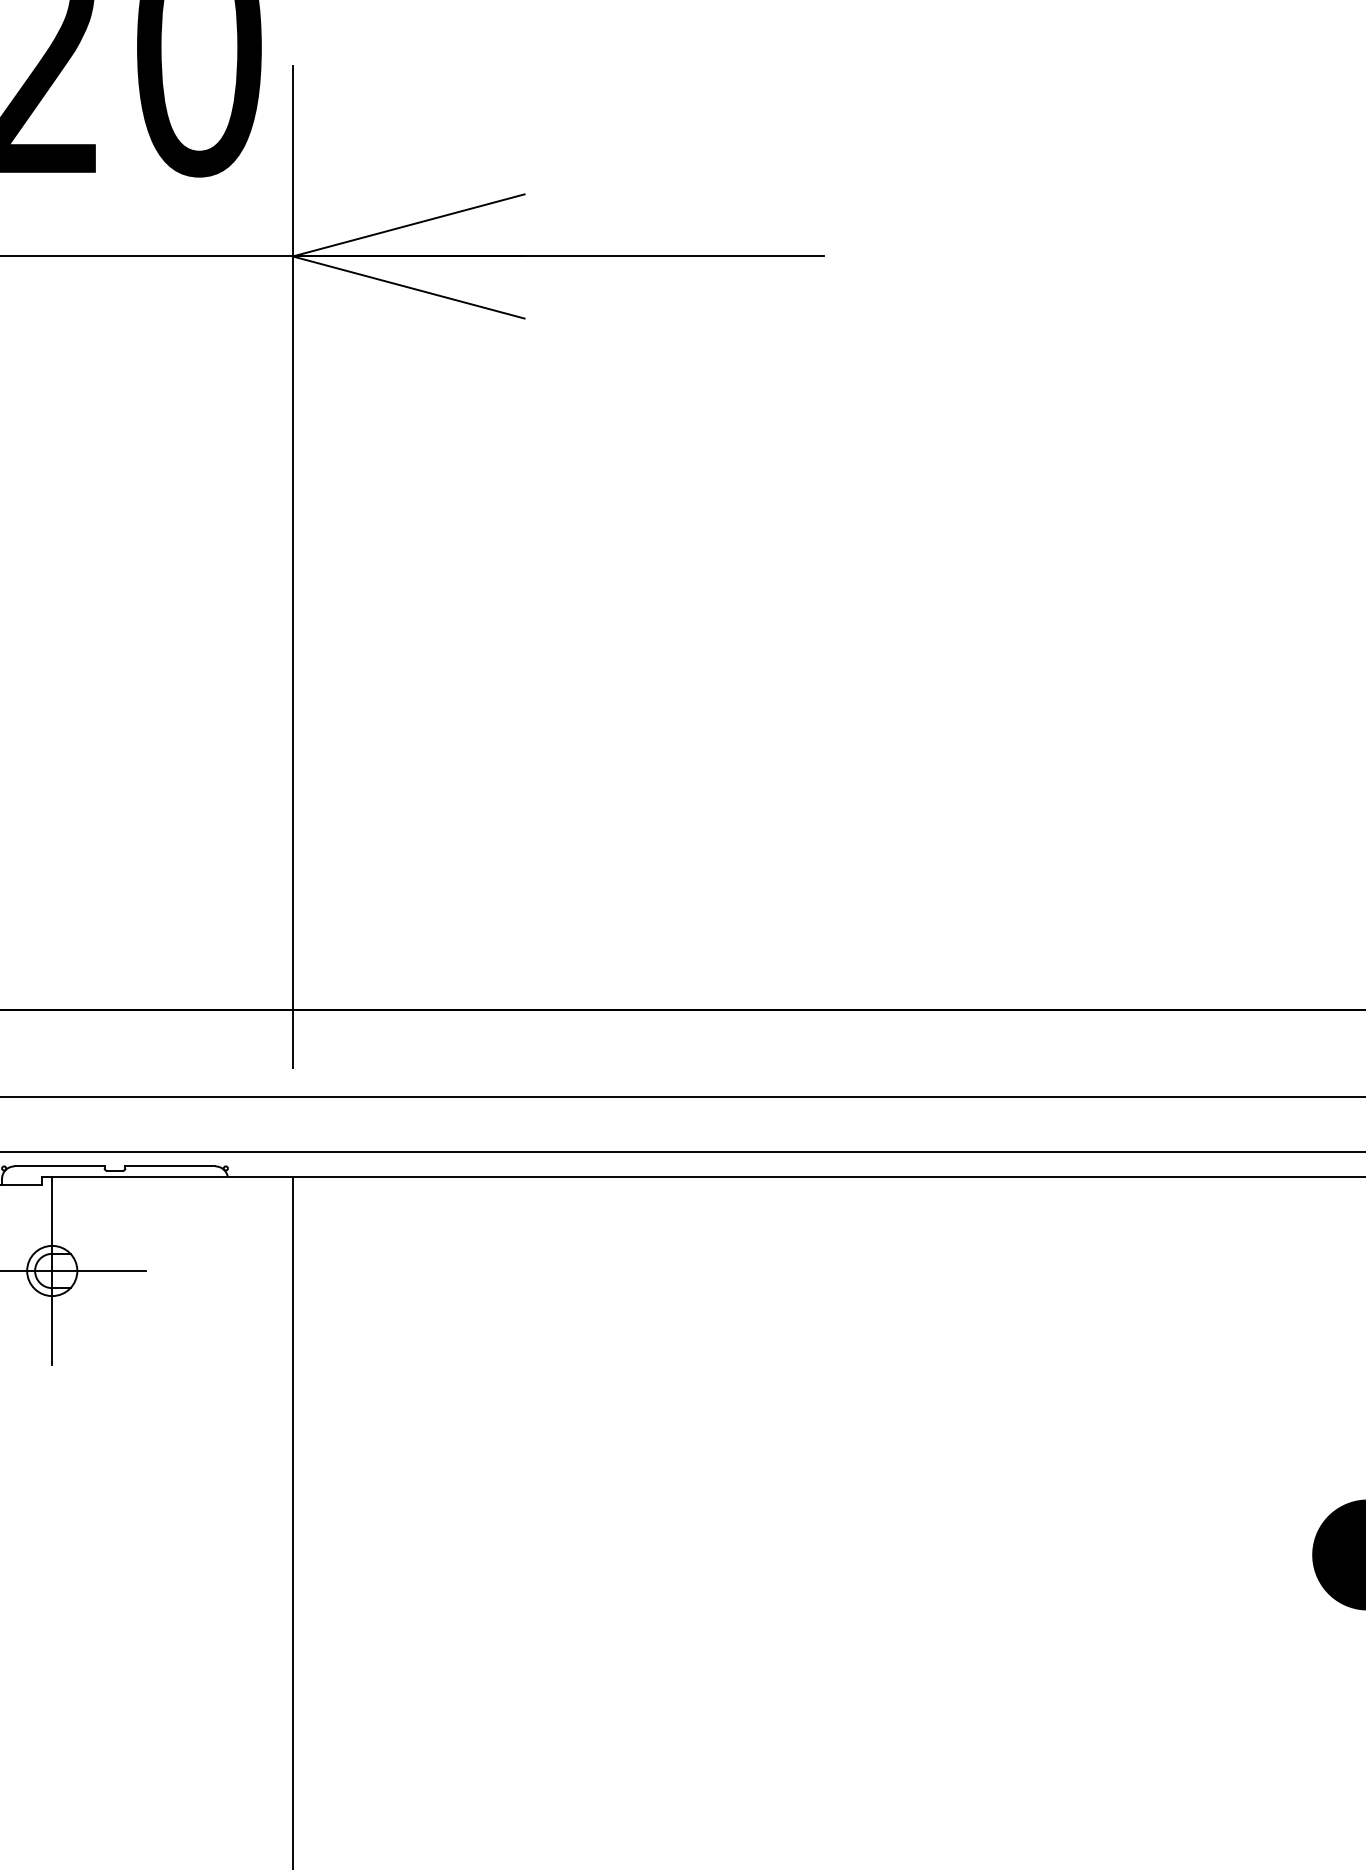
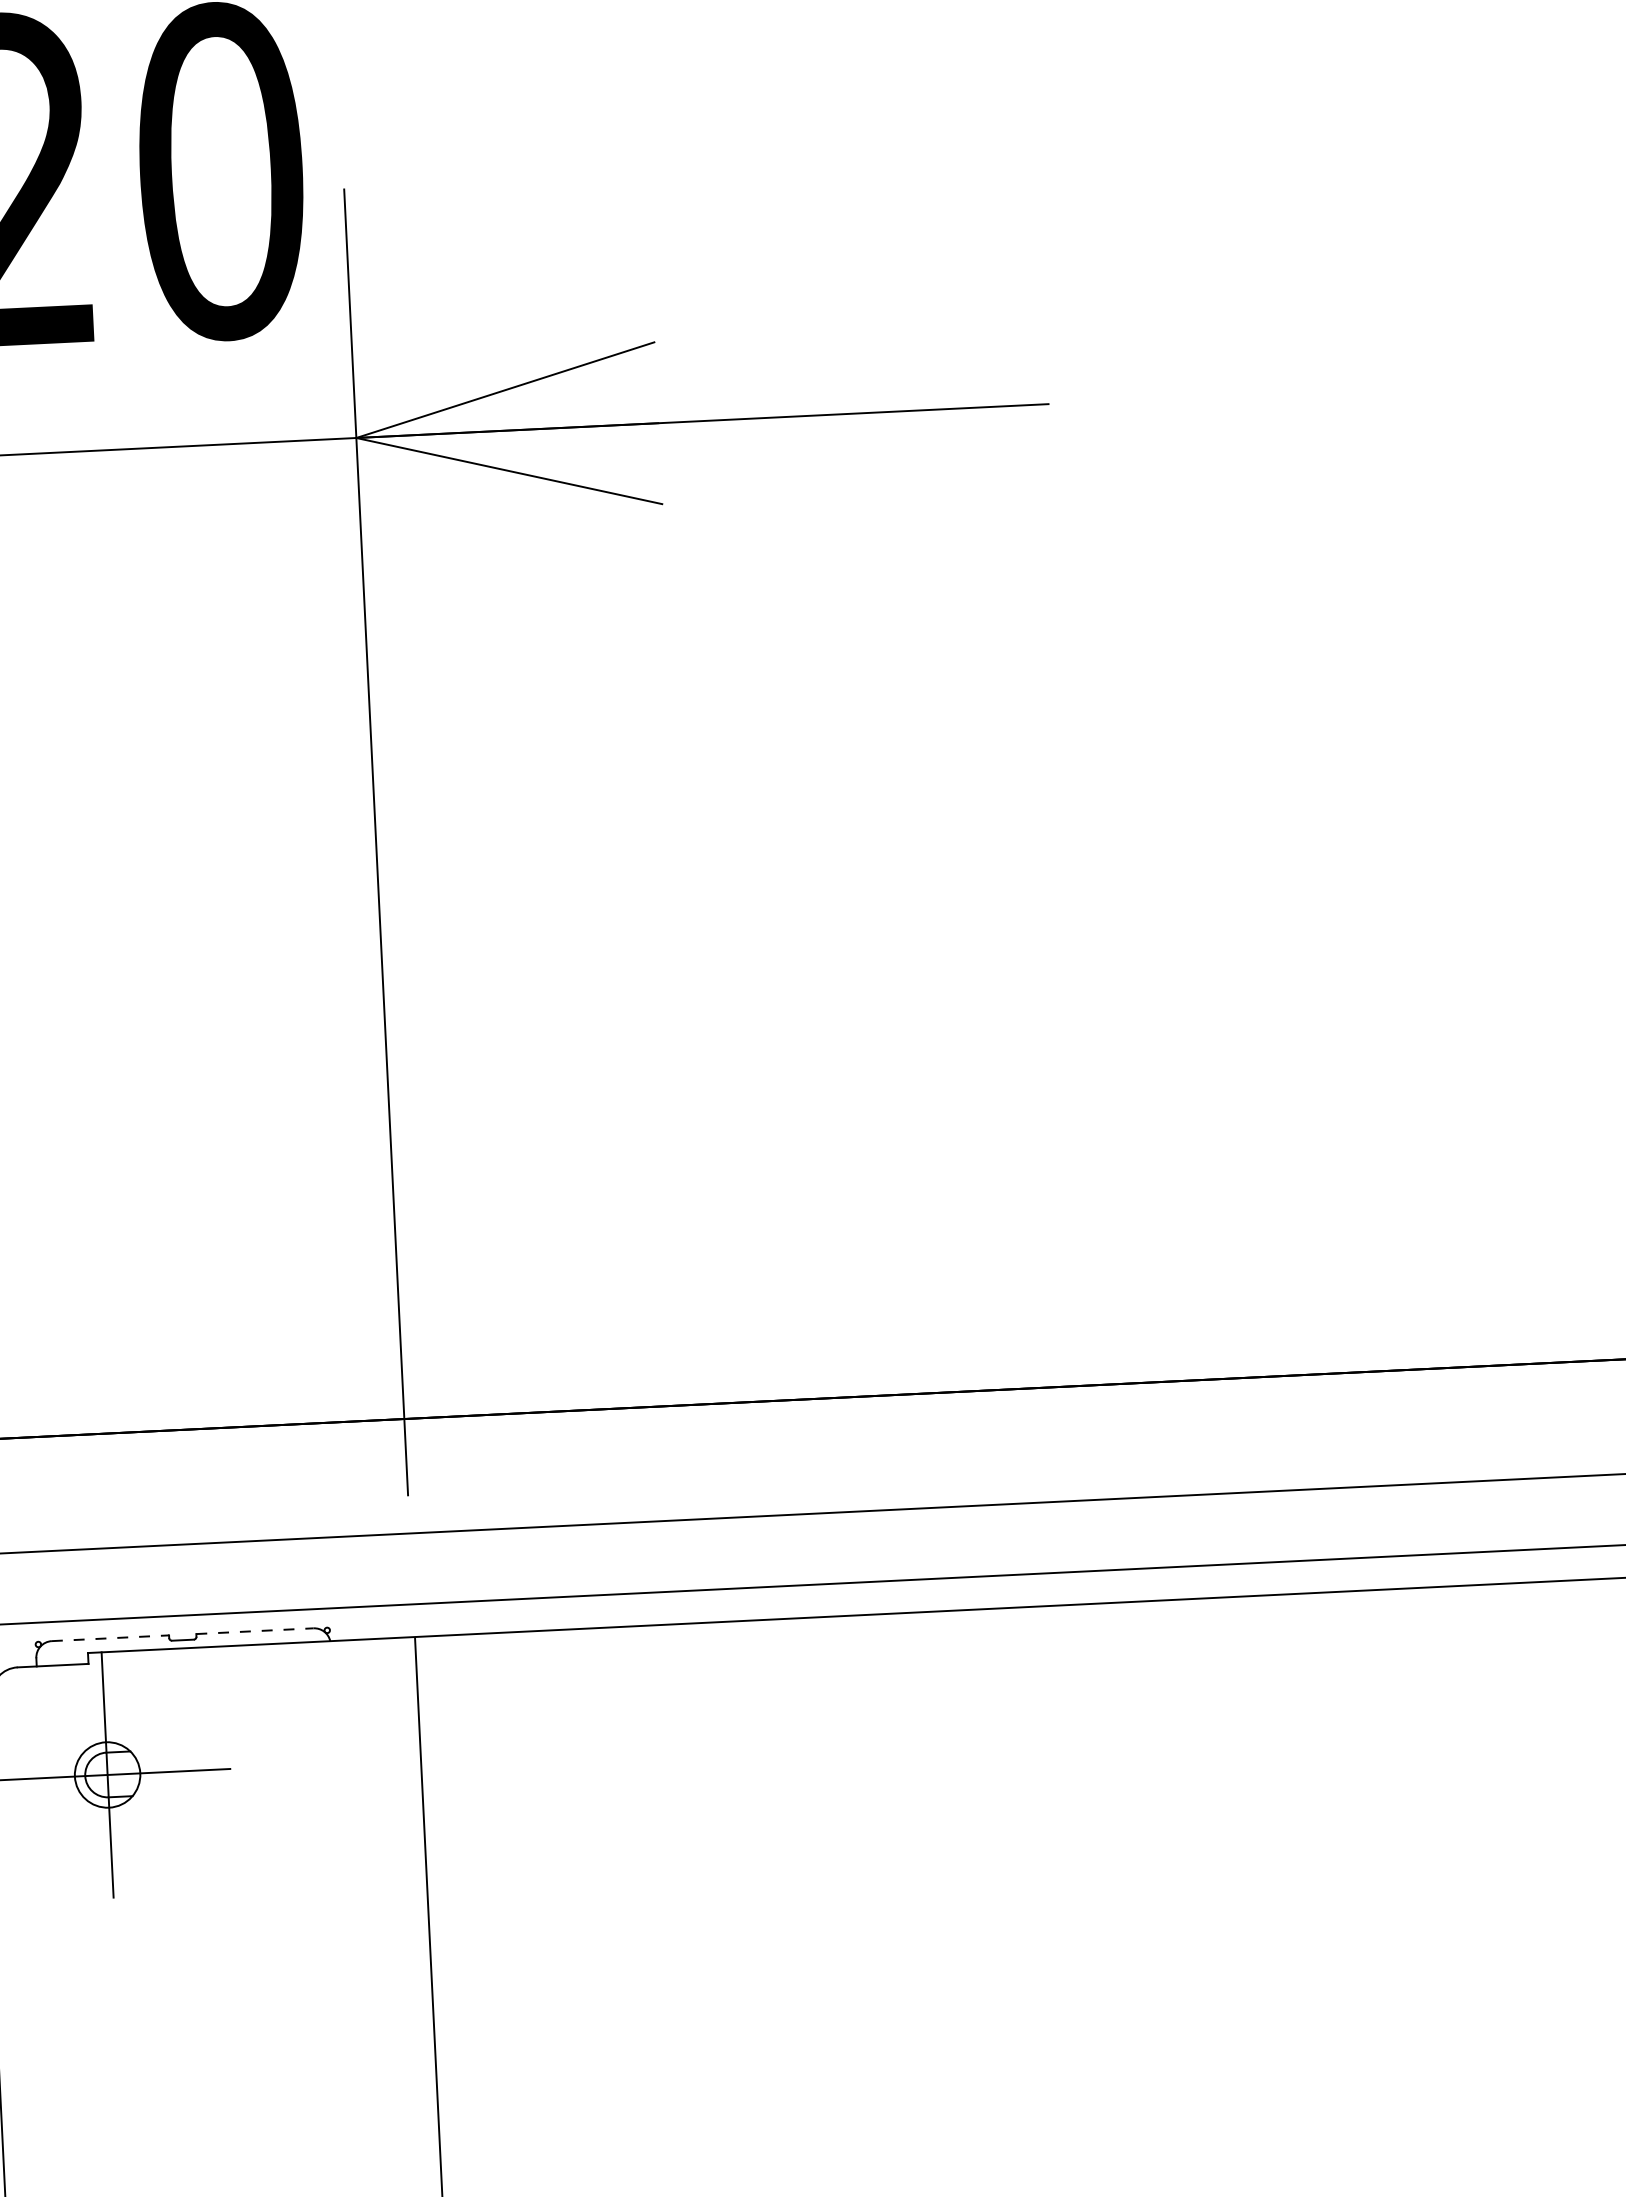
line: (59, 1166) -> (110, 1638), solid -> dashed
line: (170, 1166) -> (254, 1631), solid -> dashed

